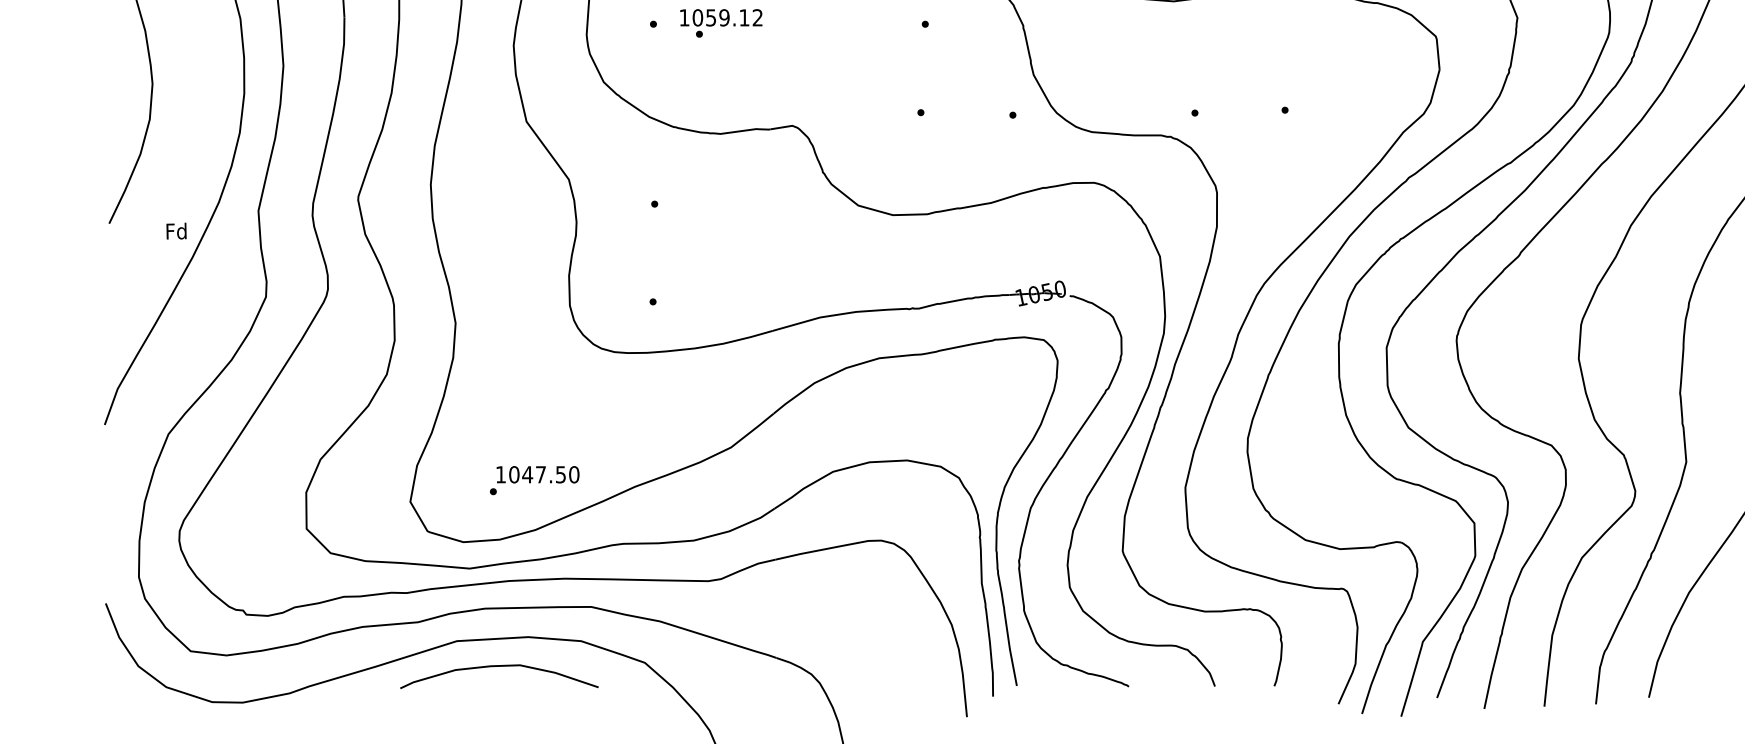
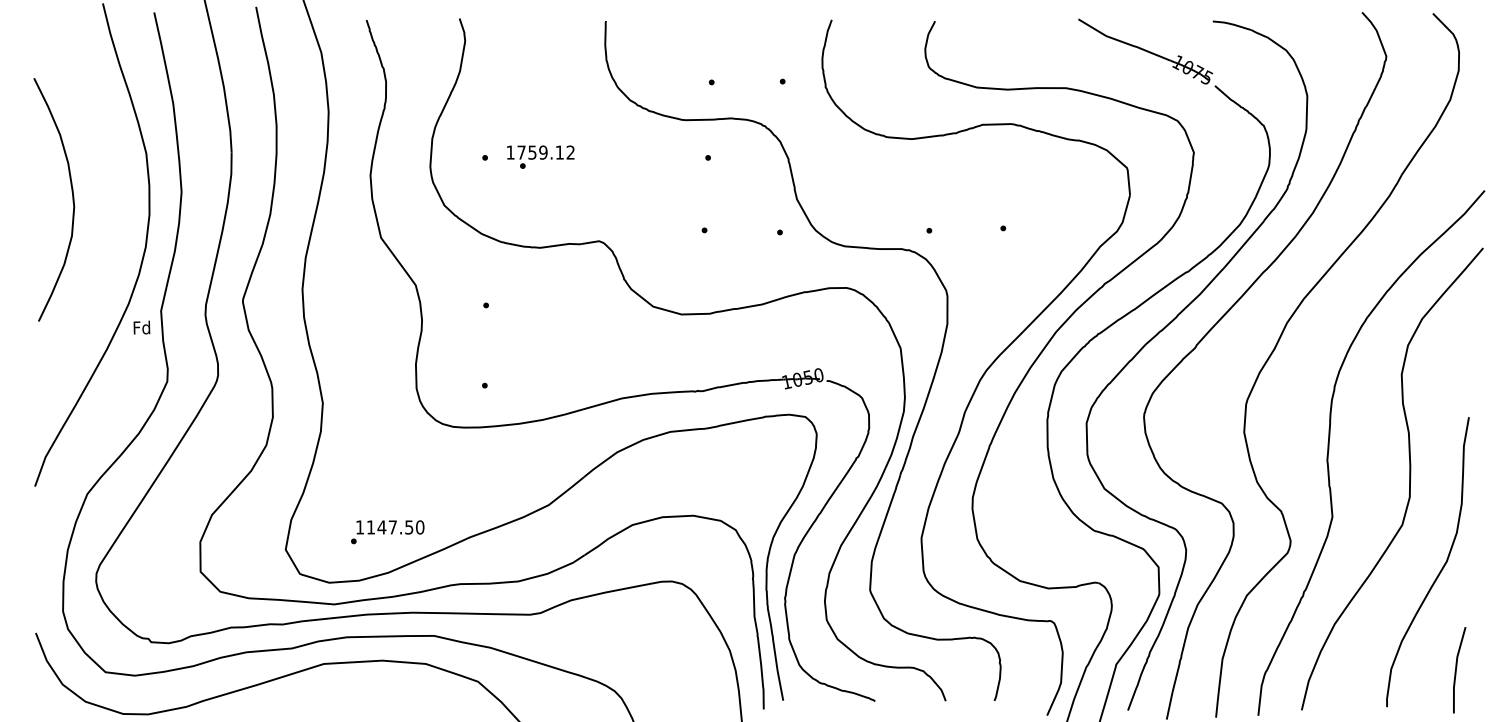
text: (697, 17) -> (521, 152), 1059.12 -> 1759.12
text: (176, 231) -> (141, 327), moved
text: (513, 474) -> (370, 527), 1047.50 -> 1147.50
curve: (499, 667) -> (358, 685), removed

